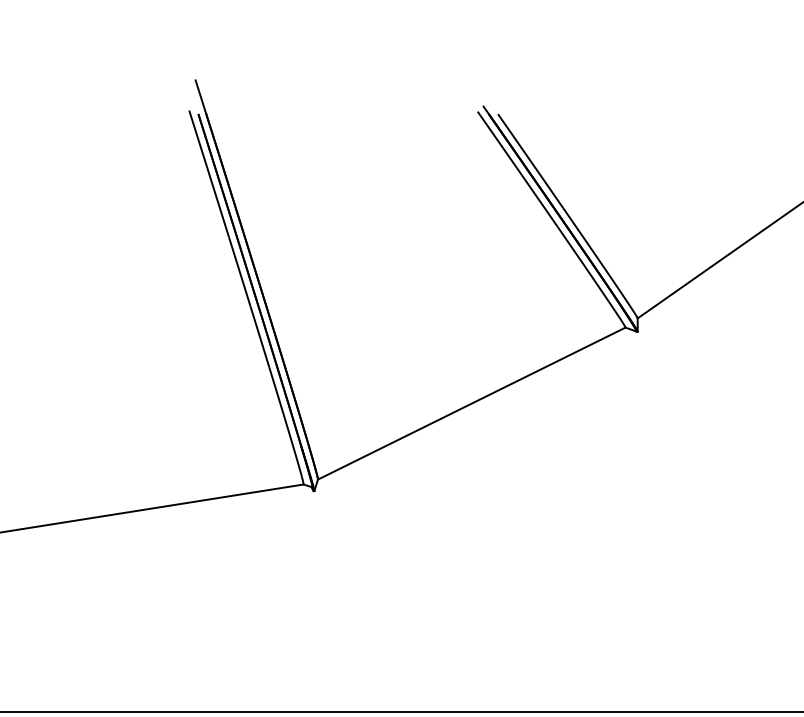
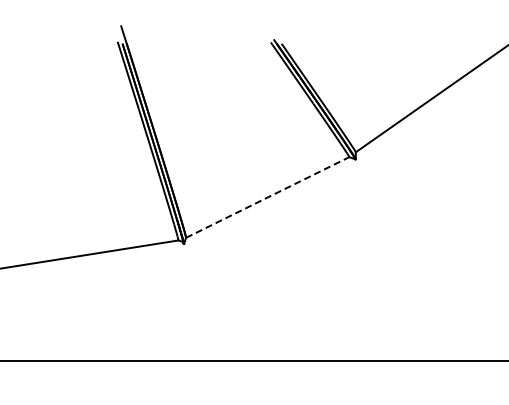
line: (473, 403) -> (268, 197), solid -> dashed

